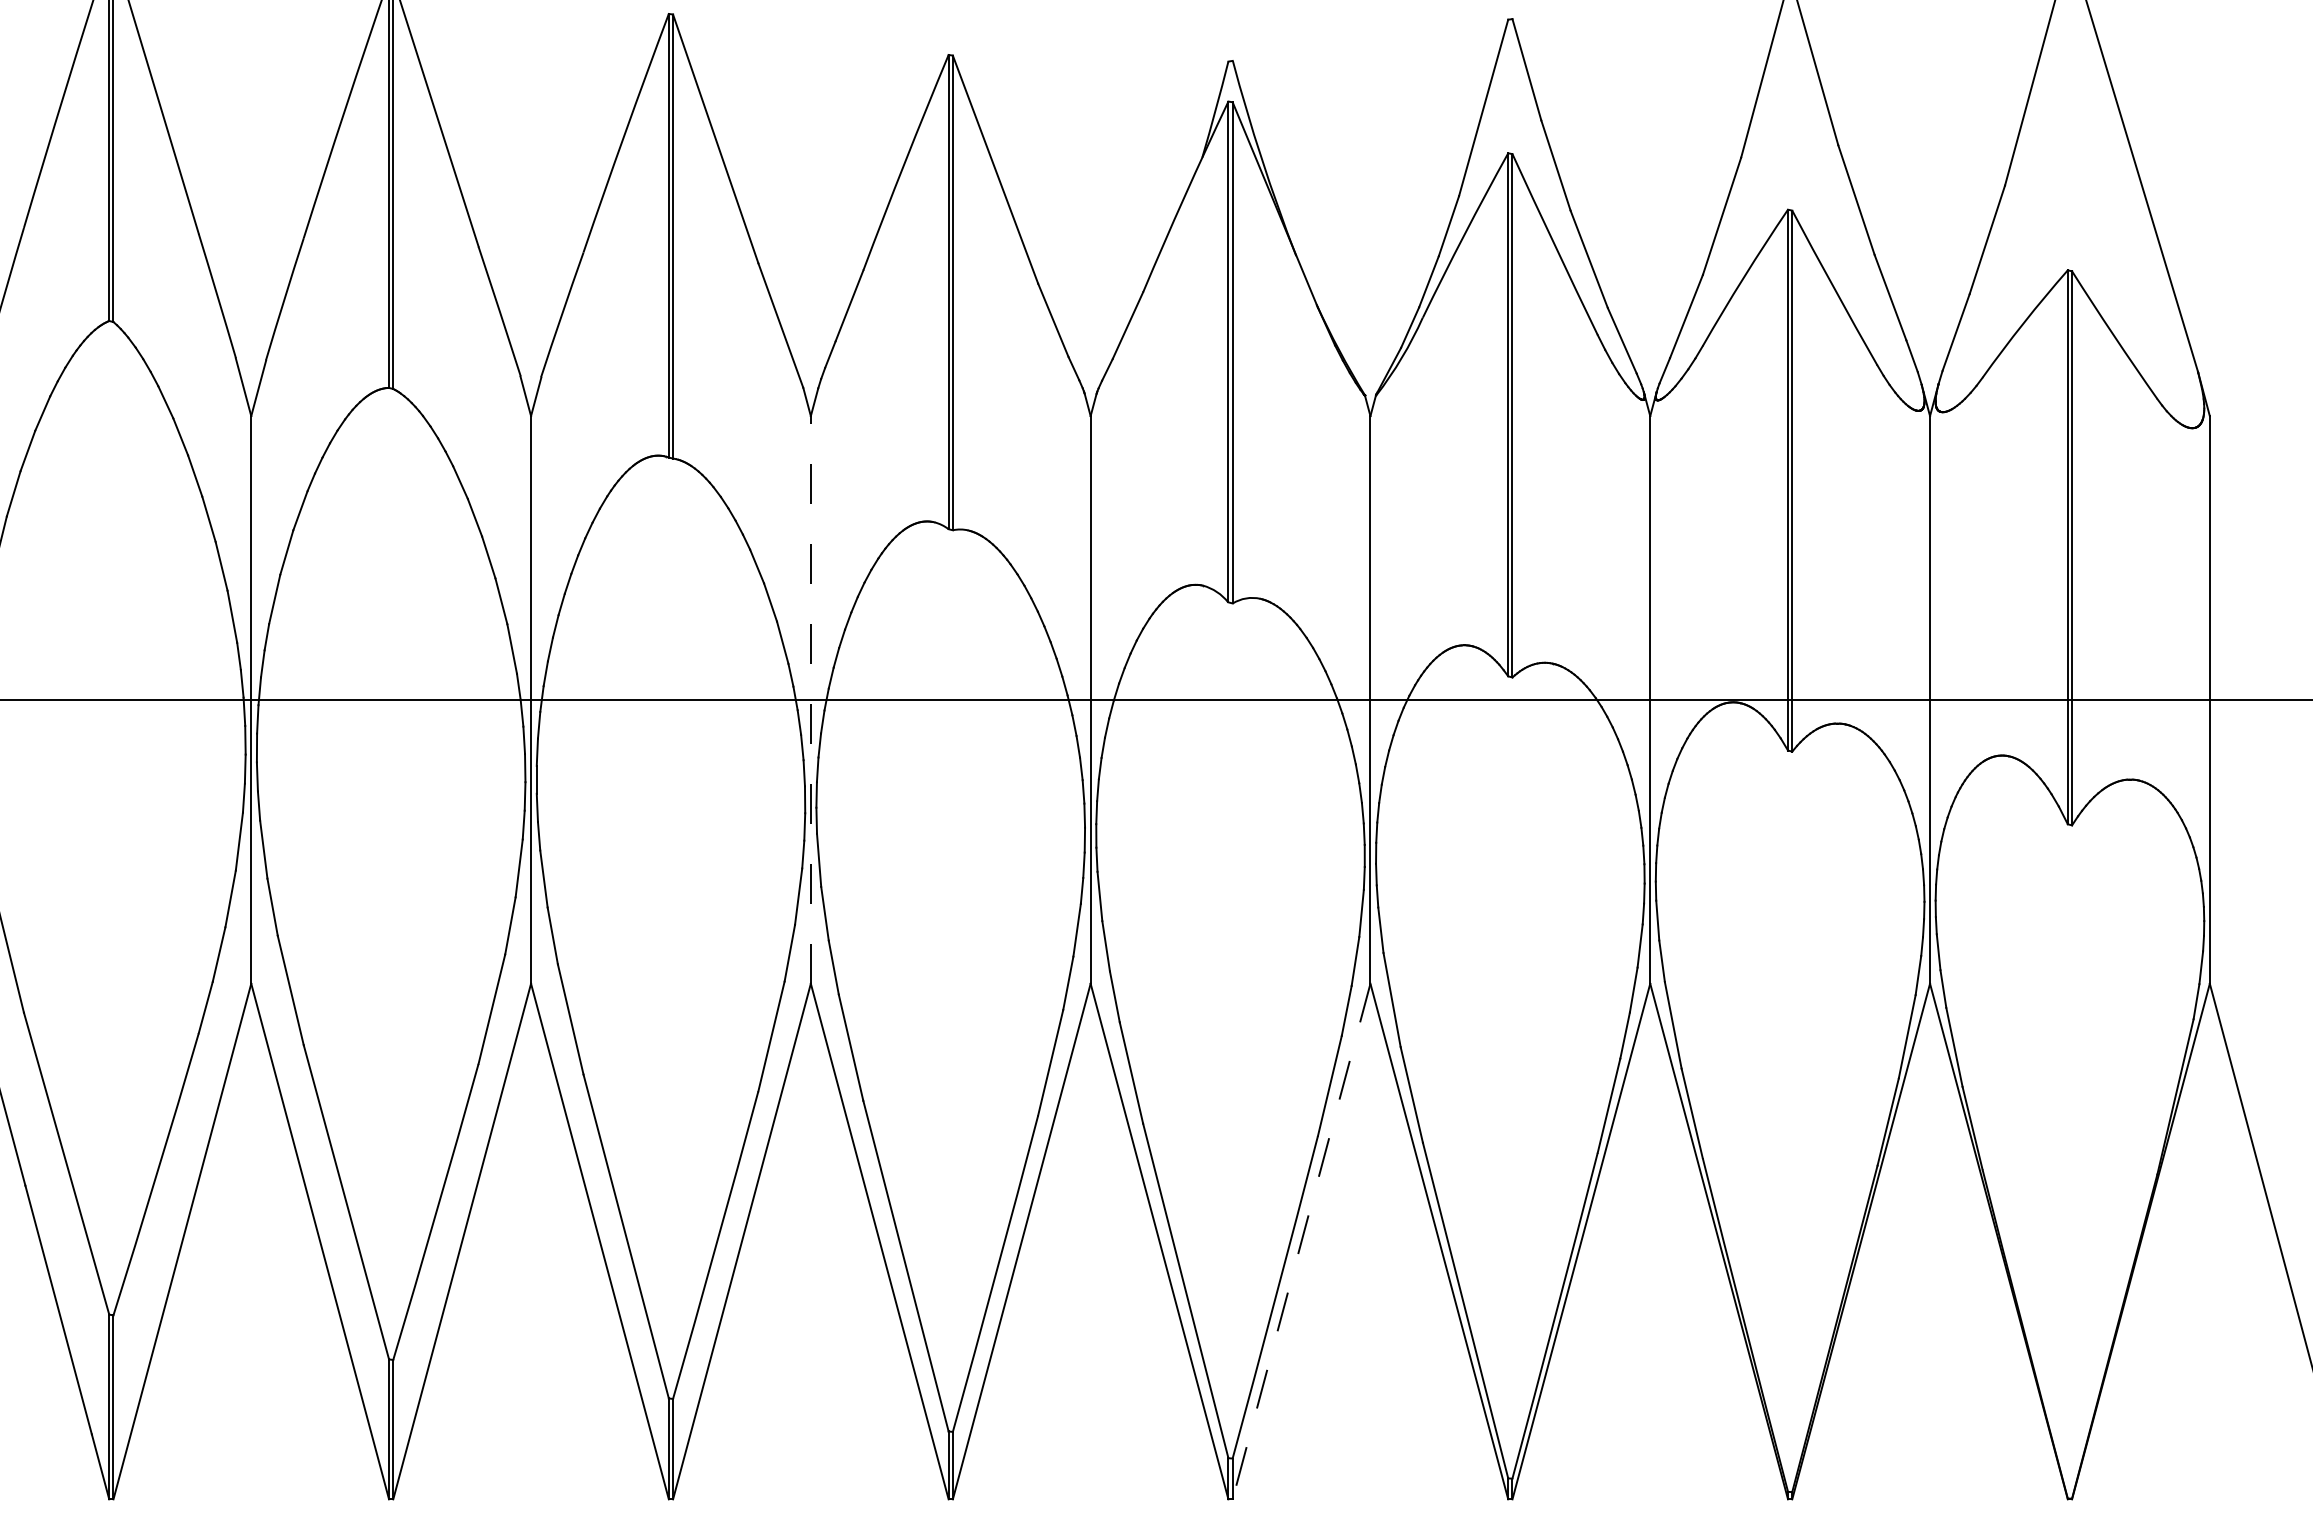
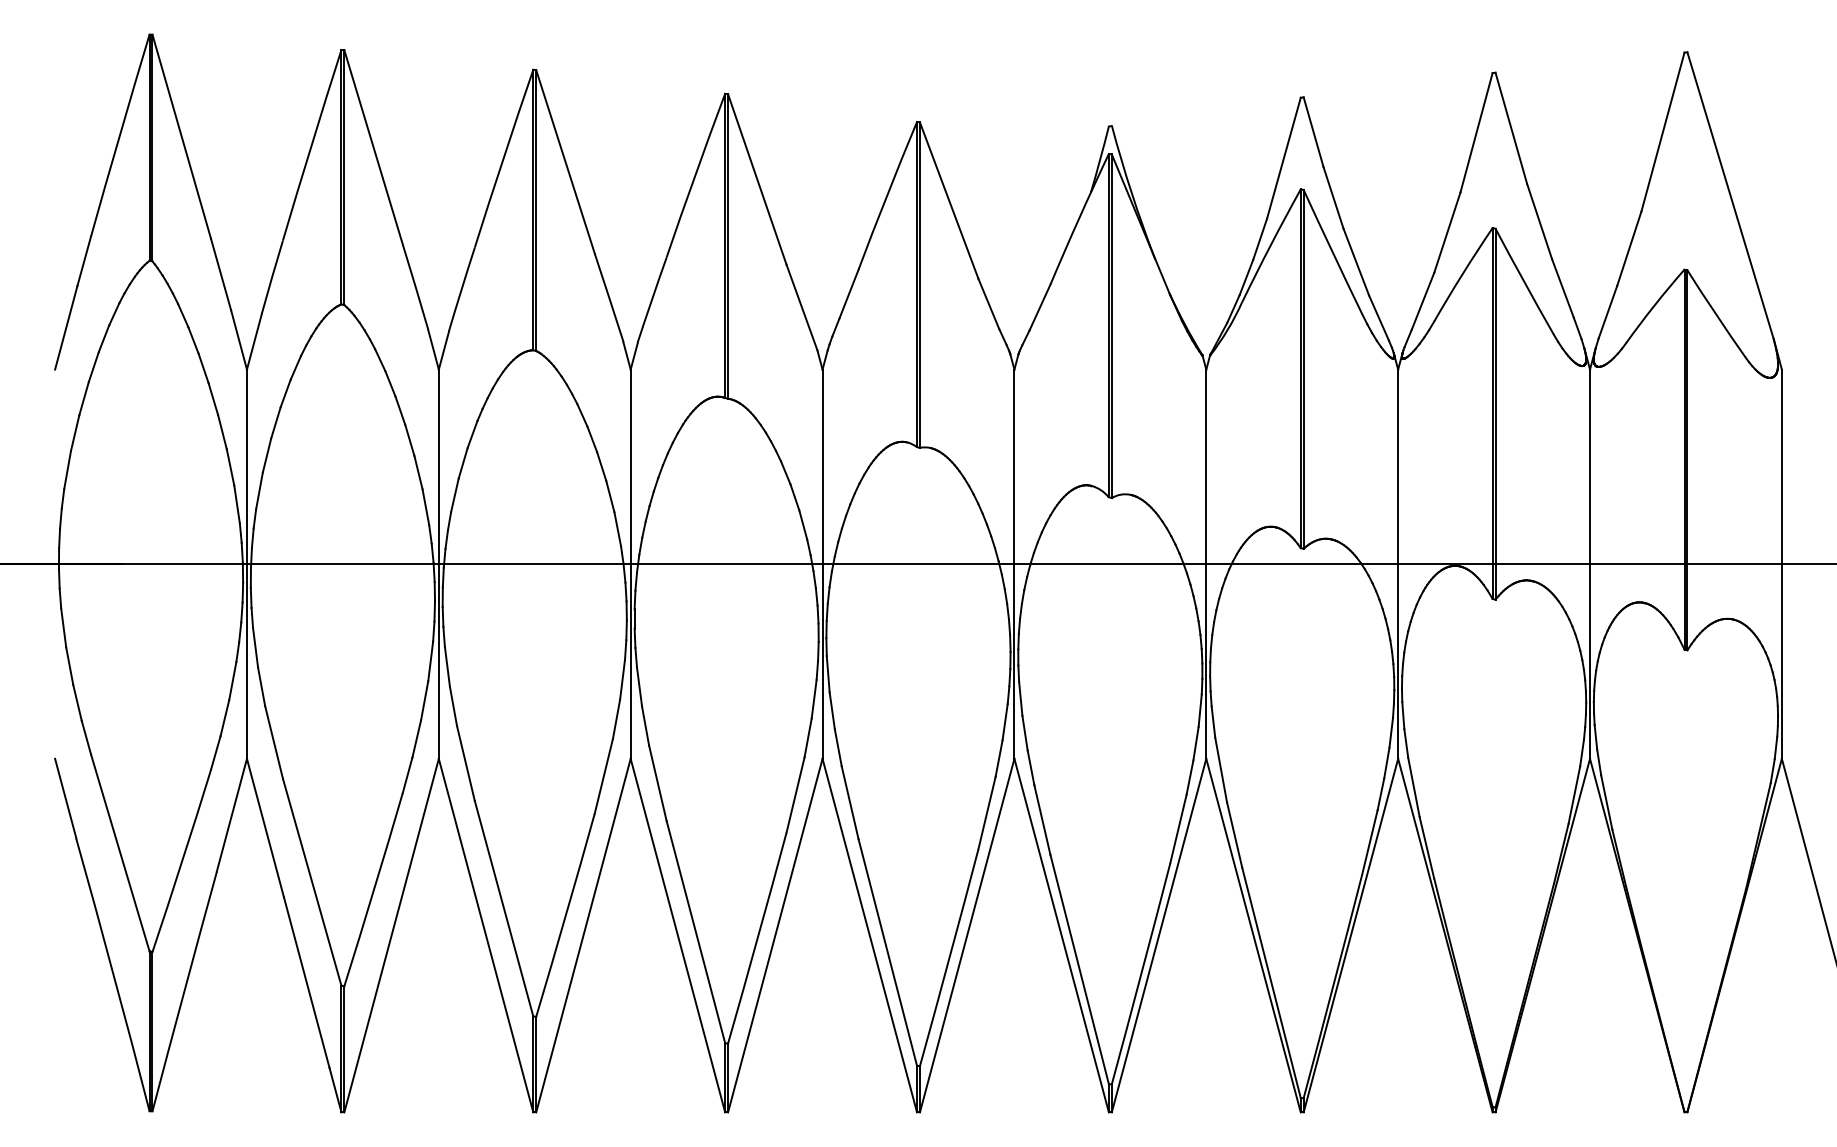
line: (810, 700) -> (822, 564), dashed -> solid
line: (1302, 1241) -> (1159, 935), dashed -> solid

